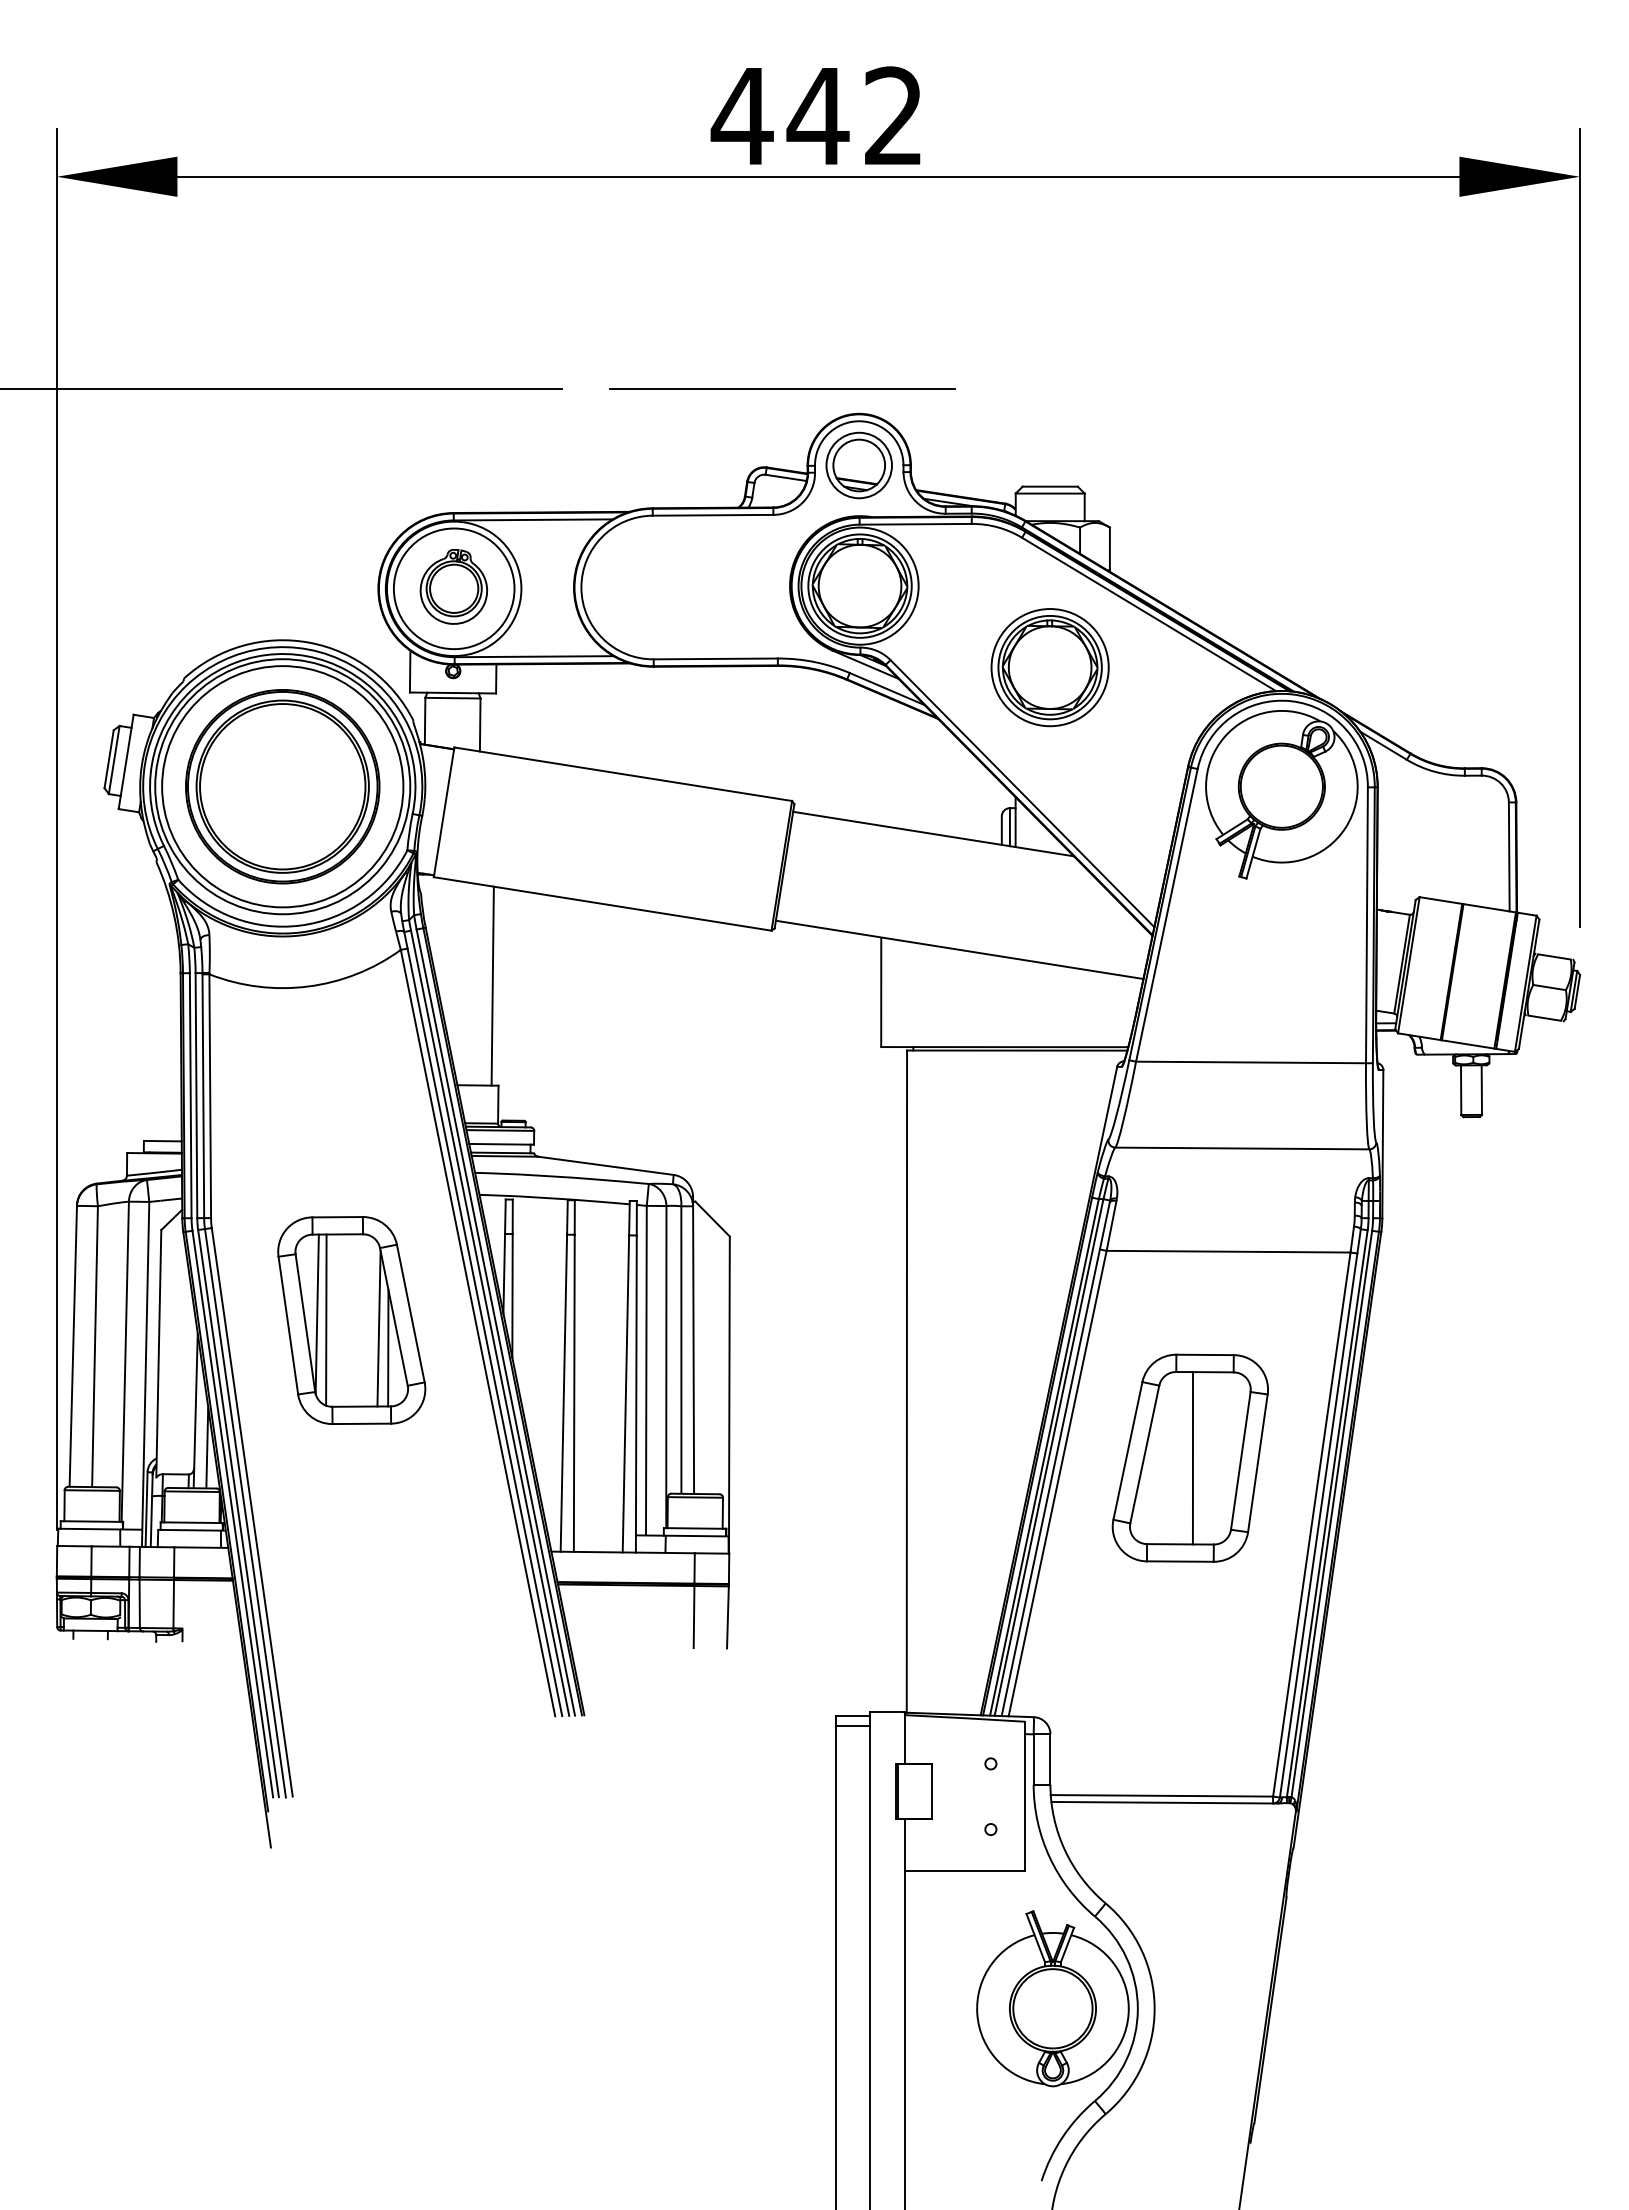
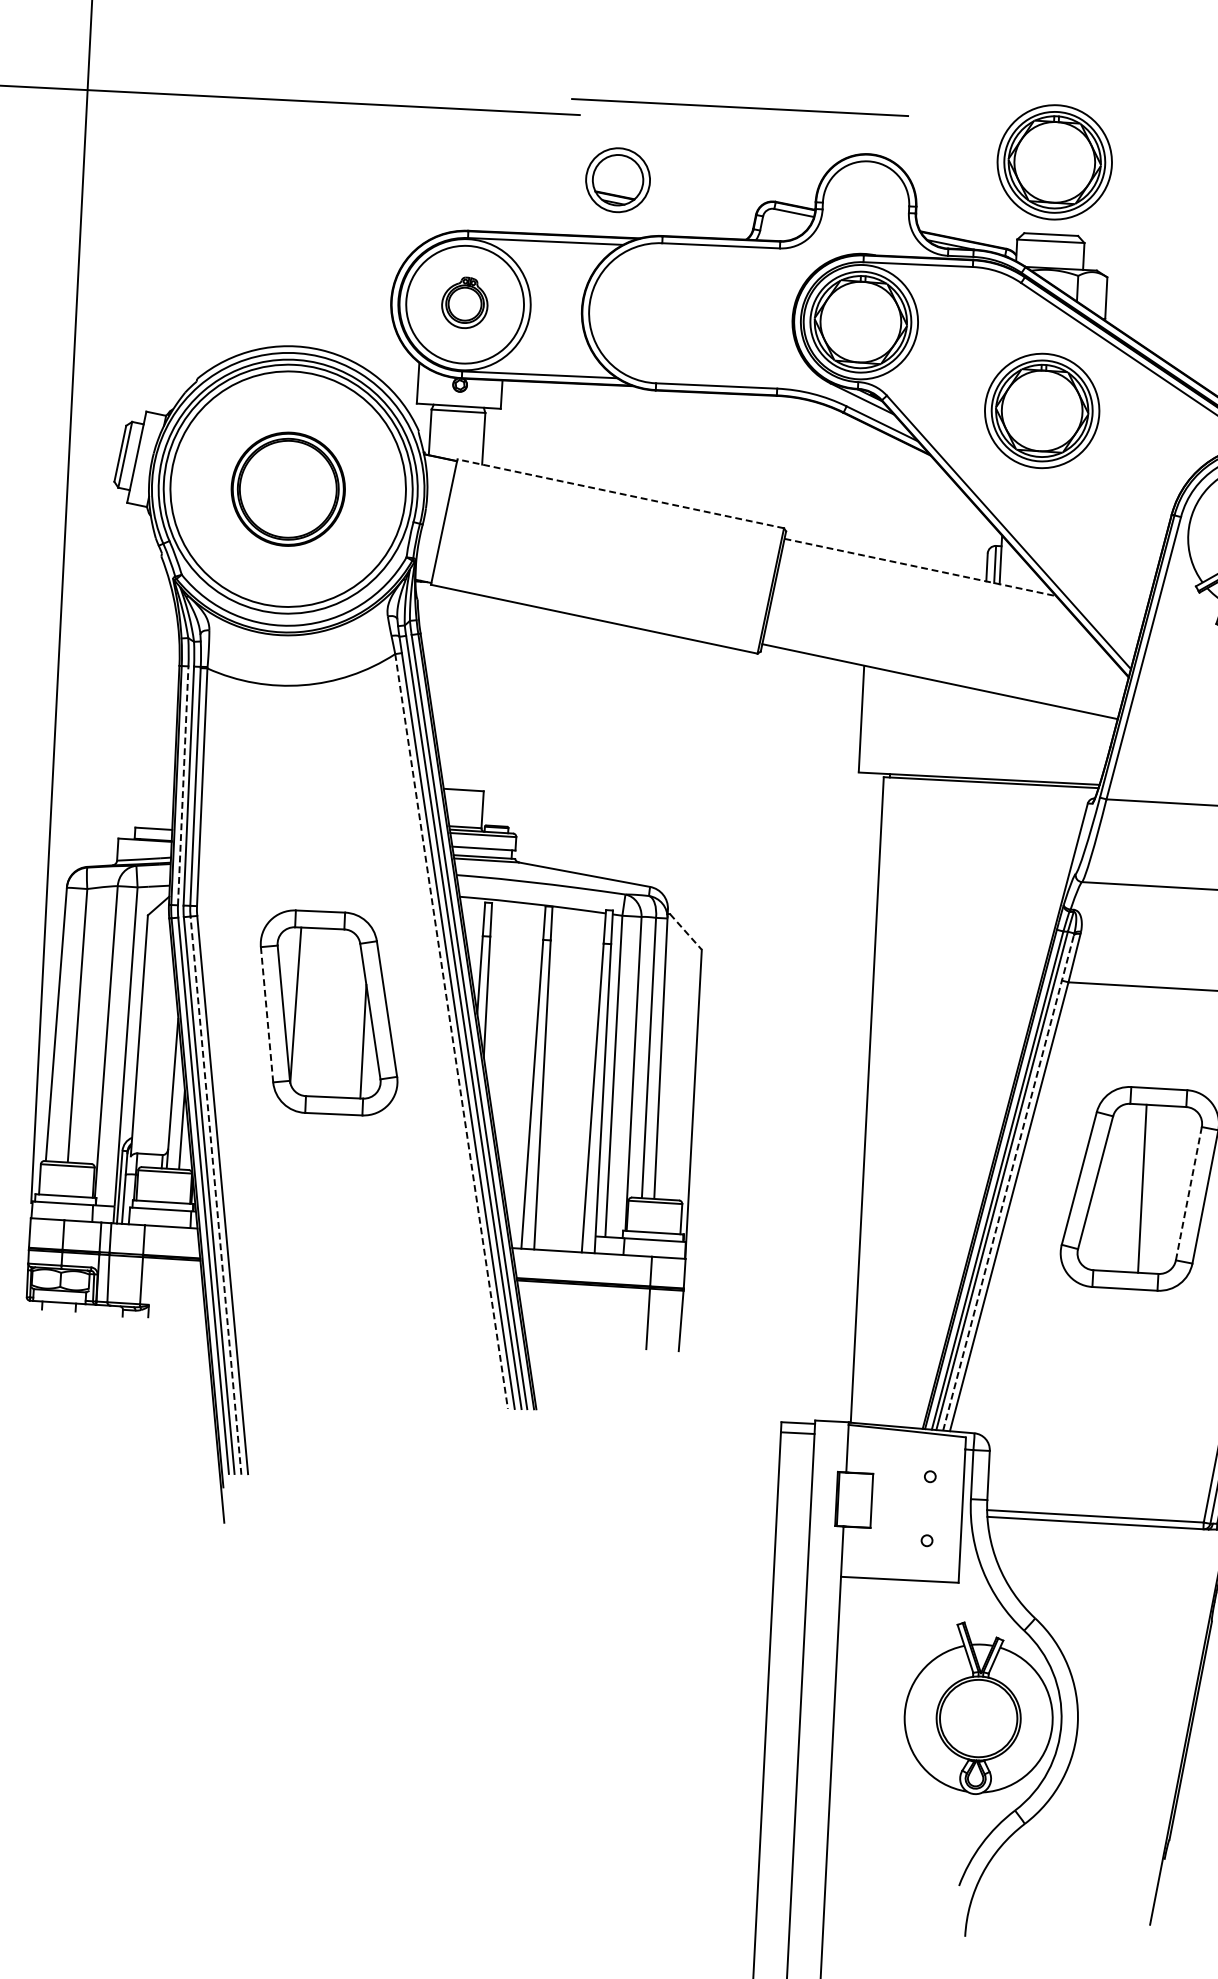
line: (782, 388) -> (740, 107), moved
part: (1049, 412) -> (1054, 162), added
part: (858, 465) -> (617, 180), moved
part: (453, 586) -> (464, 302), size x0.7
line: (623, 774) -> (620, 494), solid -> dashed
part: (282, 786) -> (287, 488), size x0.6
line: (934, 834) -> (921, 567), solid -> dashed
line: (492, 985) -> (482, 693), removed
line: (190, 1095) -> (183, 785), solid -> dashed
line: (712, 1219) -> (685, 932), solid -> dashed
line: (326, 1319) -> (304, 1010), removed
line: (288, 1325) -> (267, 1014), solid -> dashed
line: (378, 1328) -> (354, 1022), removed
line: (478, 1333) -> (452, 1031), solid -> dashed
line: (1055, 1458) -> (1008, 1182), solid -> dashed
line: (1240, 1460) -> (1188, 1193), solid -> dashed
line: (245, 1512) -> (216, 1194), solid -> dashed

